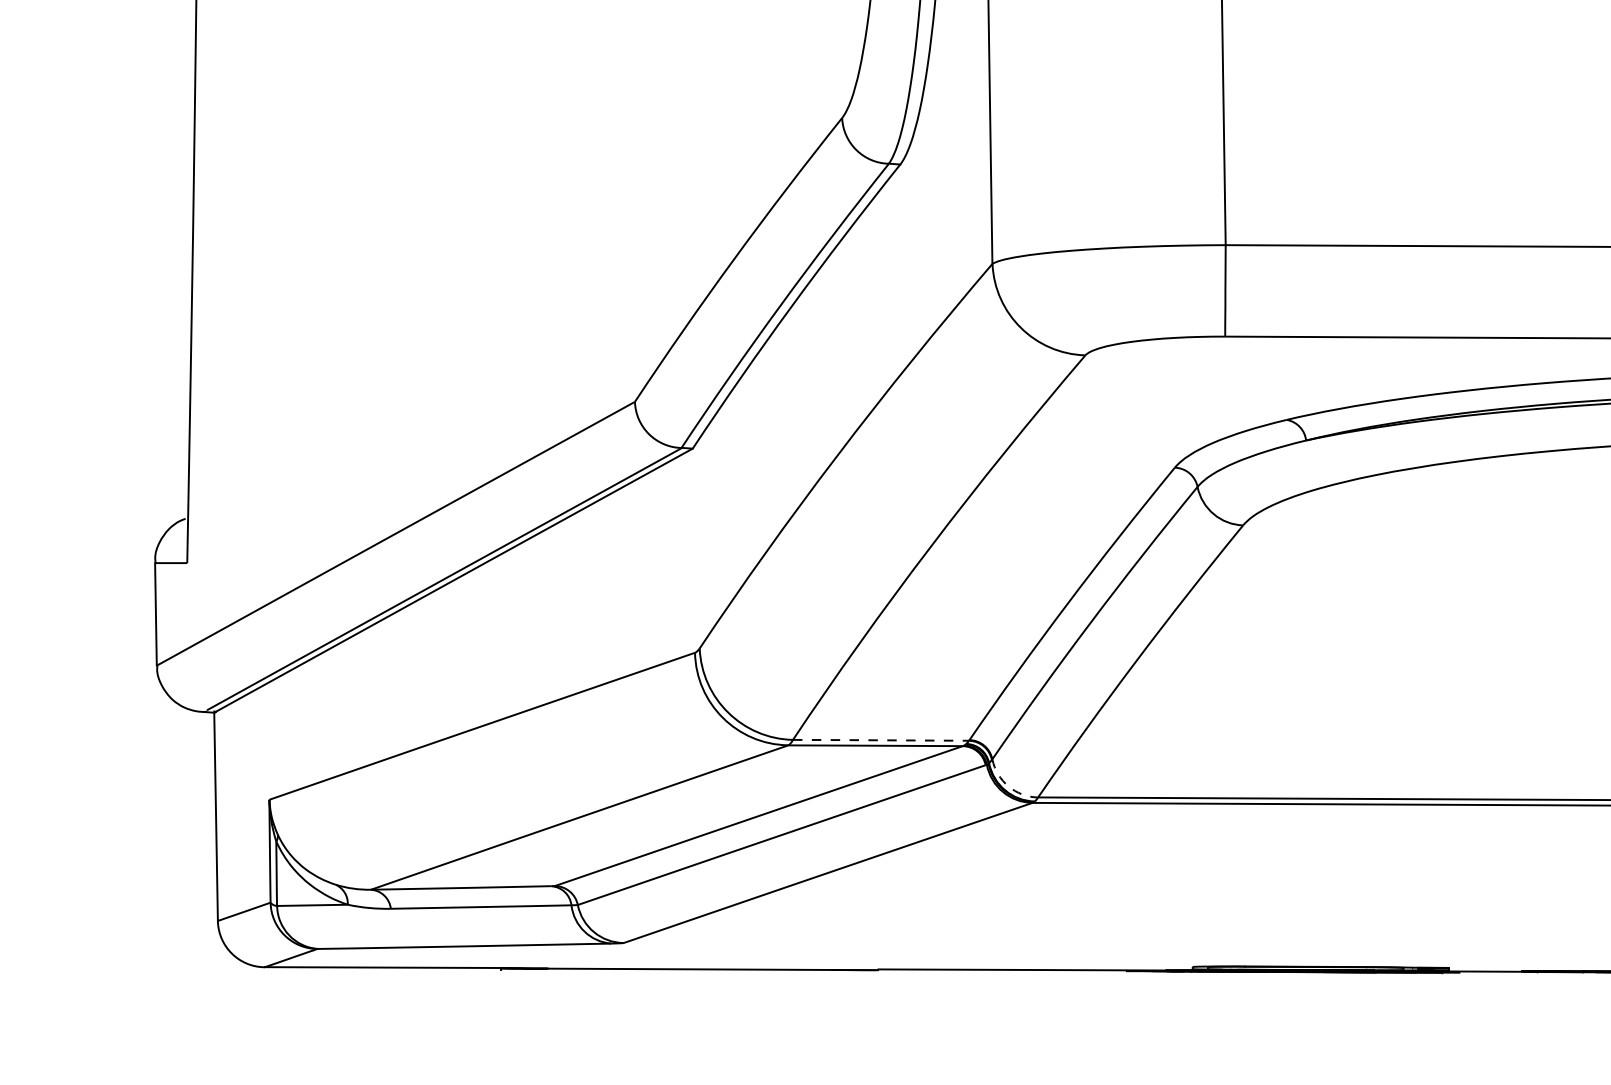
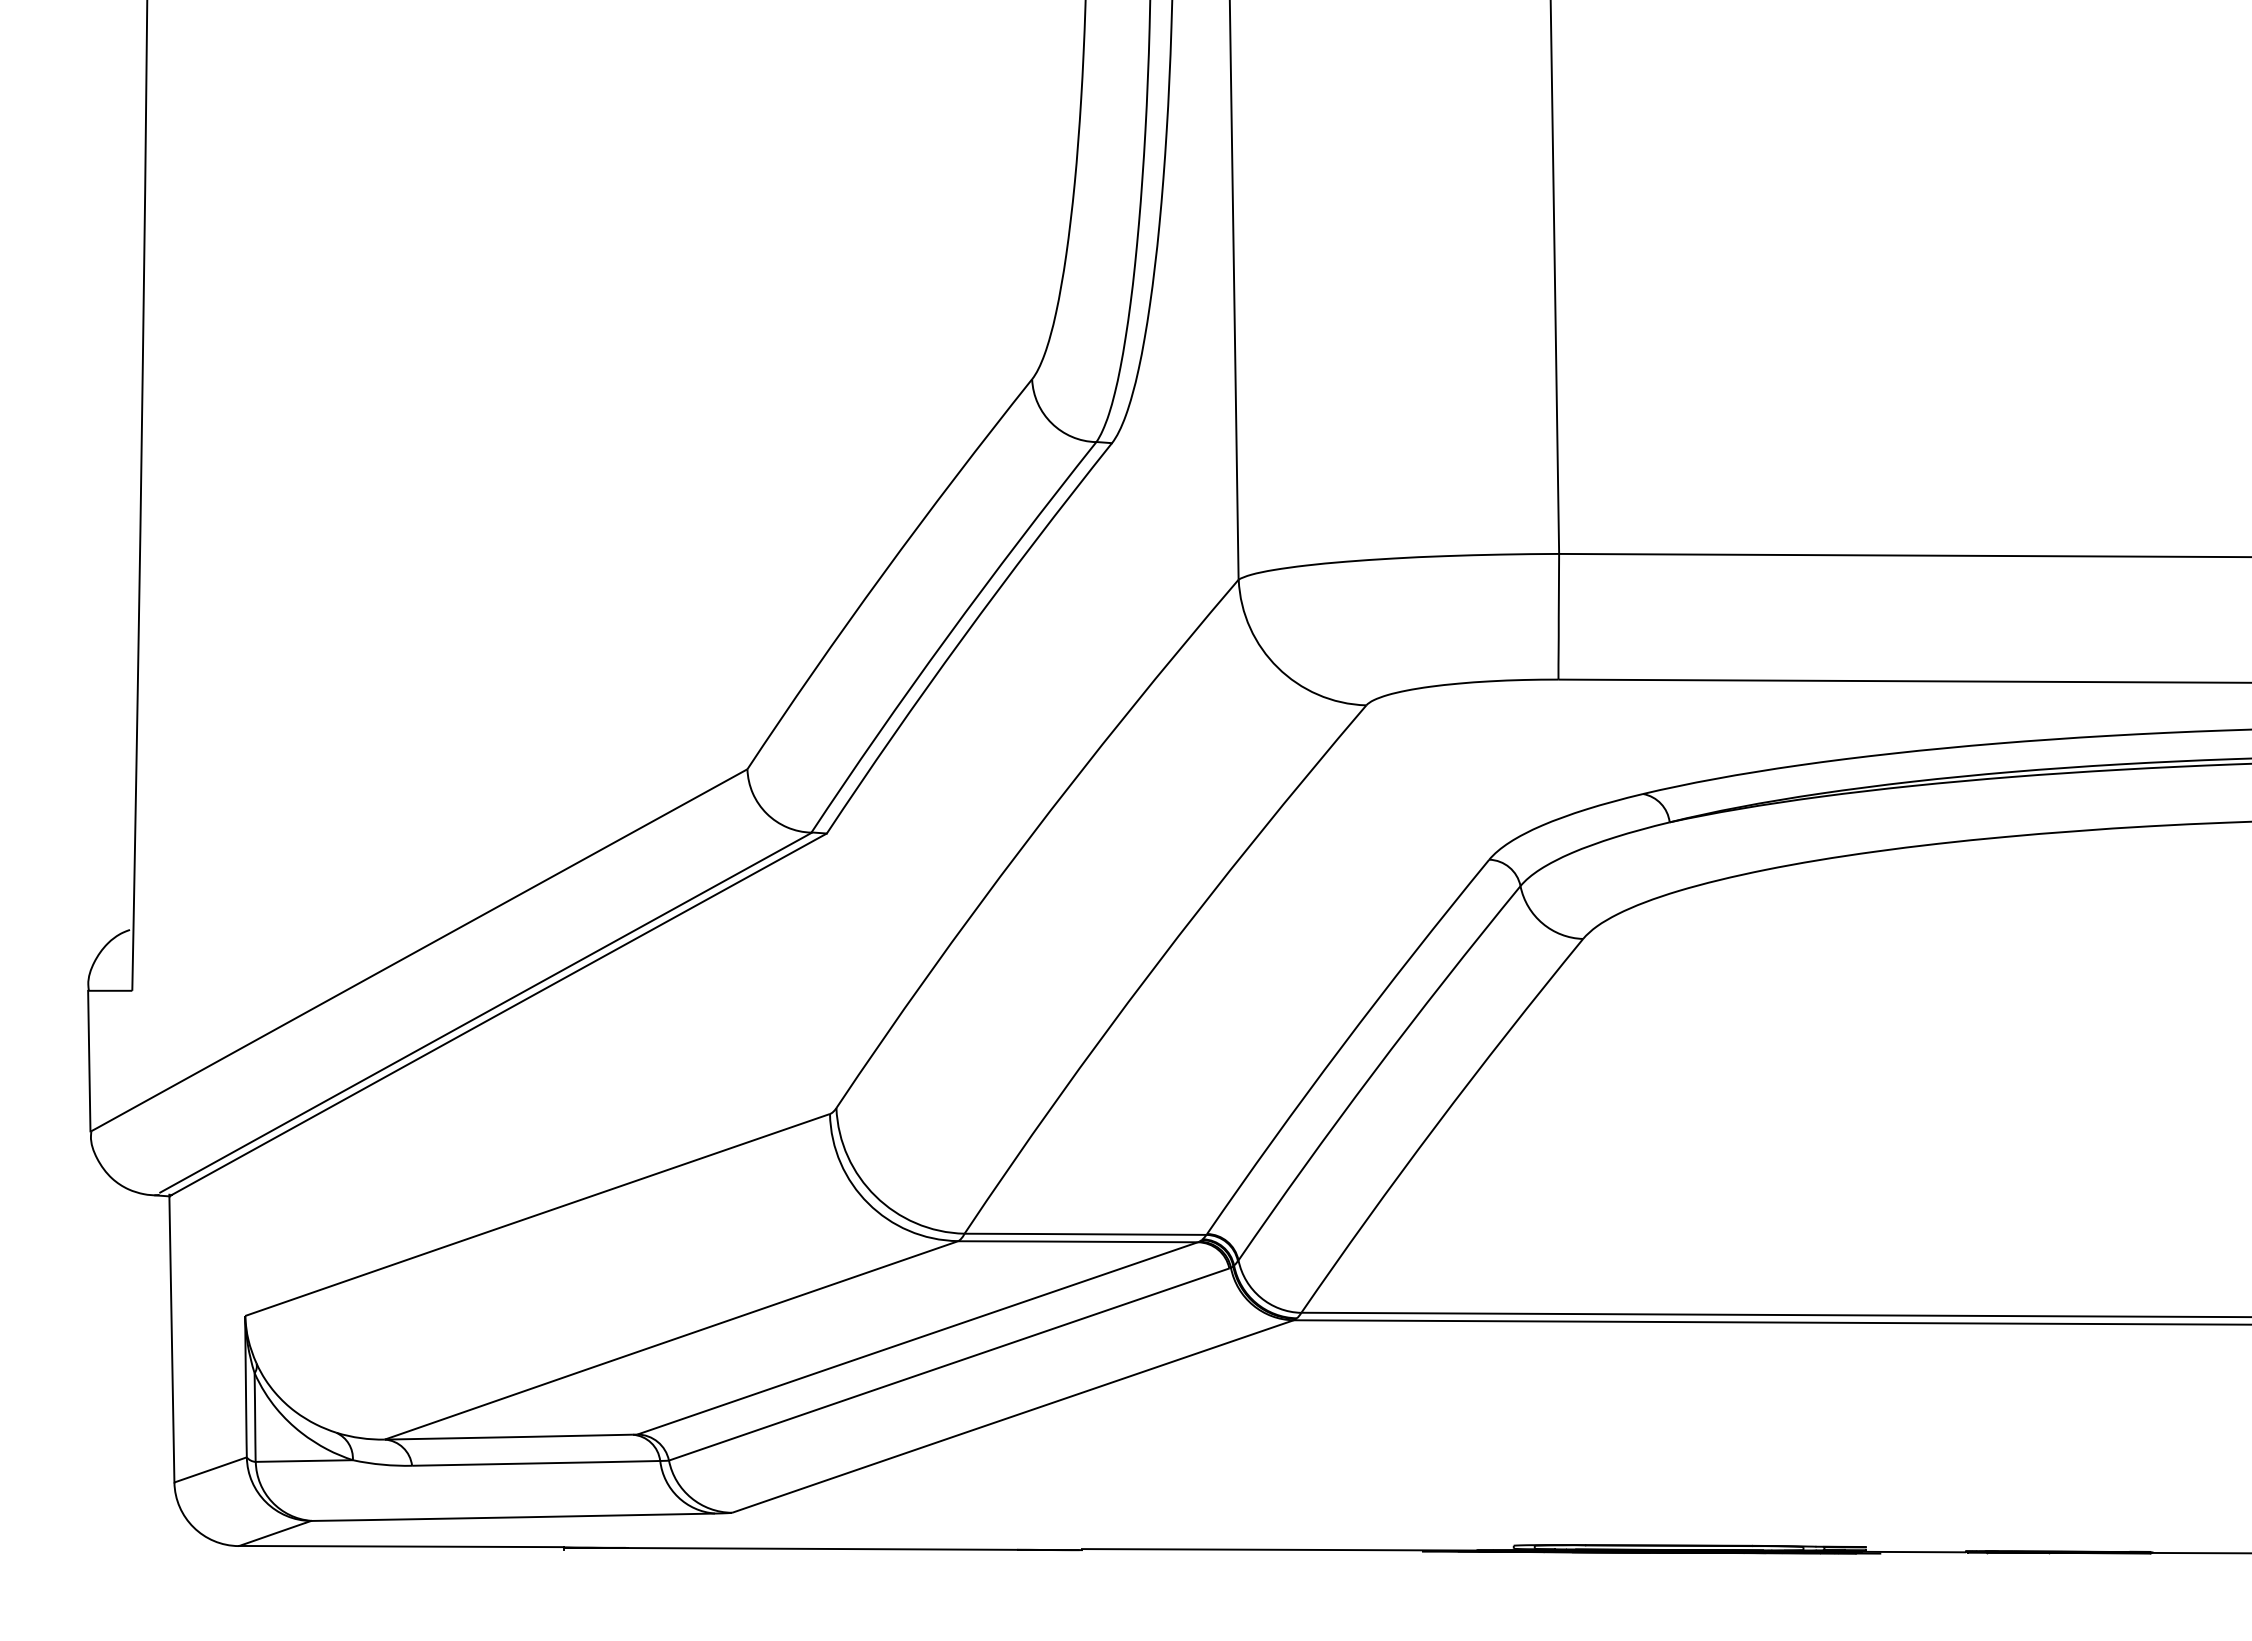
line: (880, 740) -> (1085, 1234), dashed -> solid
arc: (1008, 786) -> (1260, 1297), dashed -> solid

